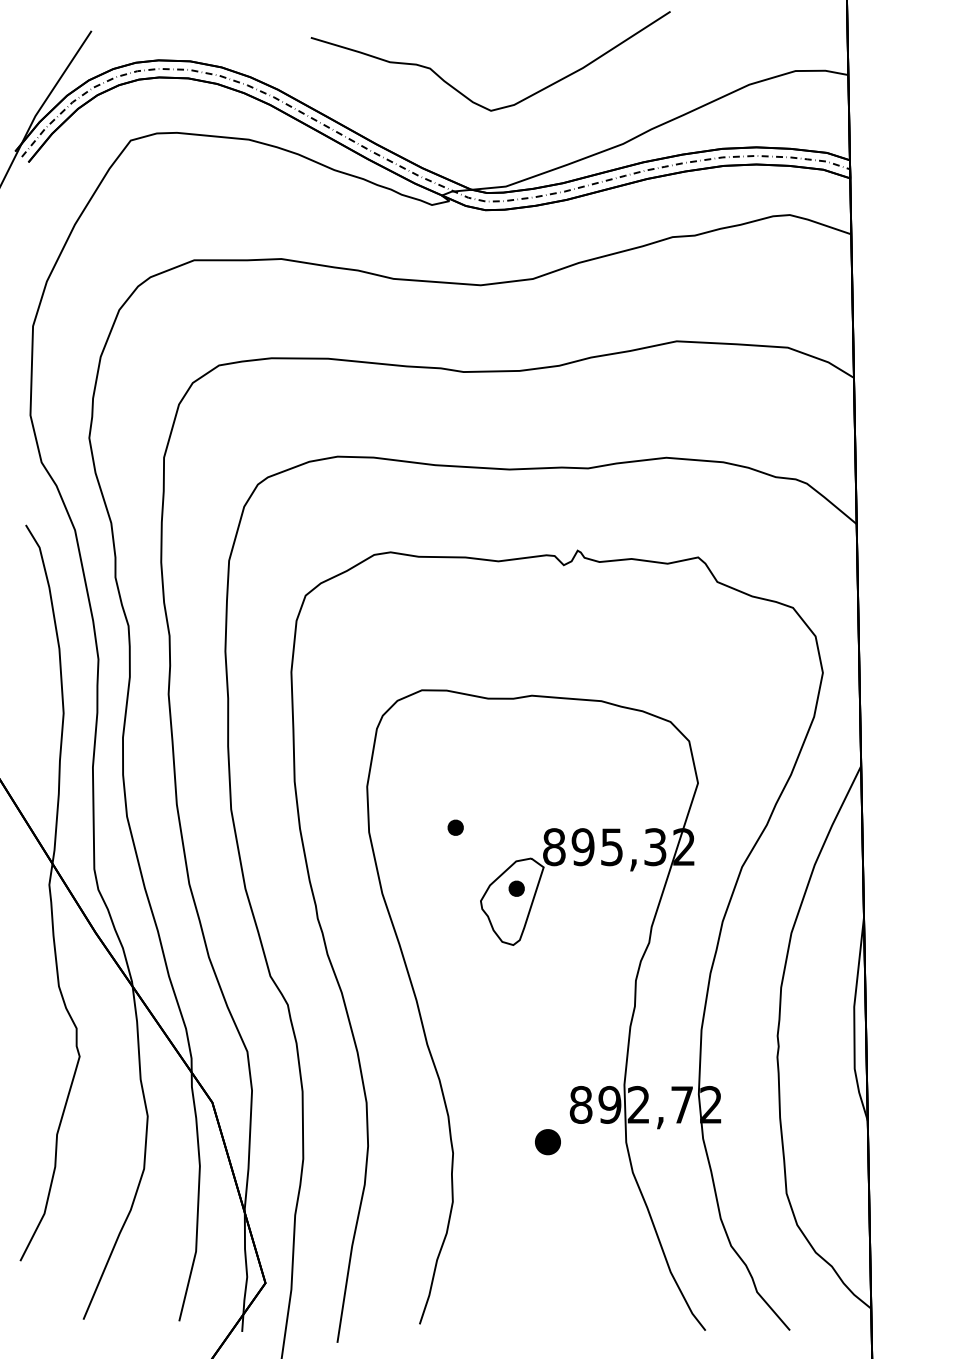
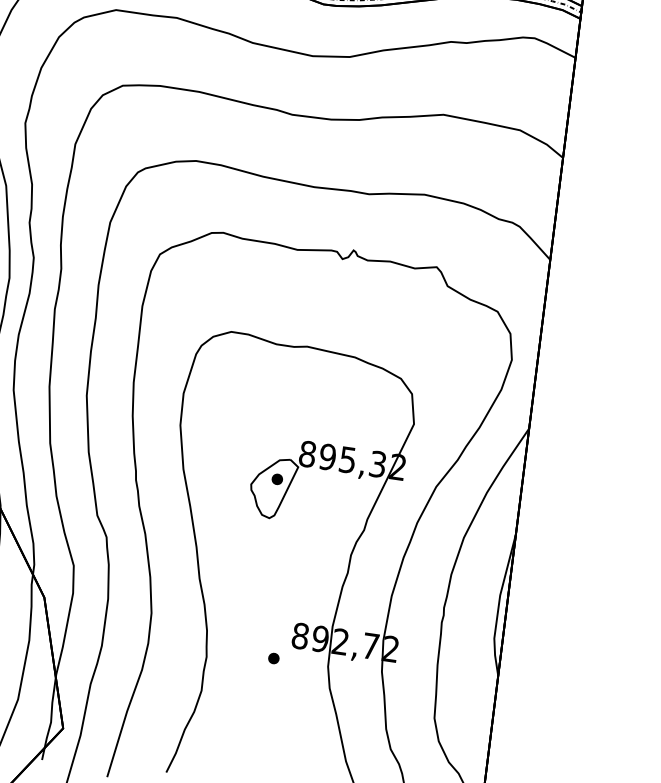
part: (455, 827) -> (240, 430), removed
part: (548, 1141) -> (274, 658), size x0.62

